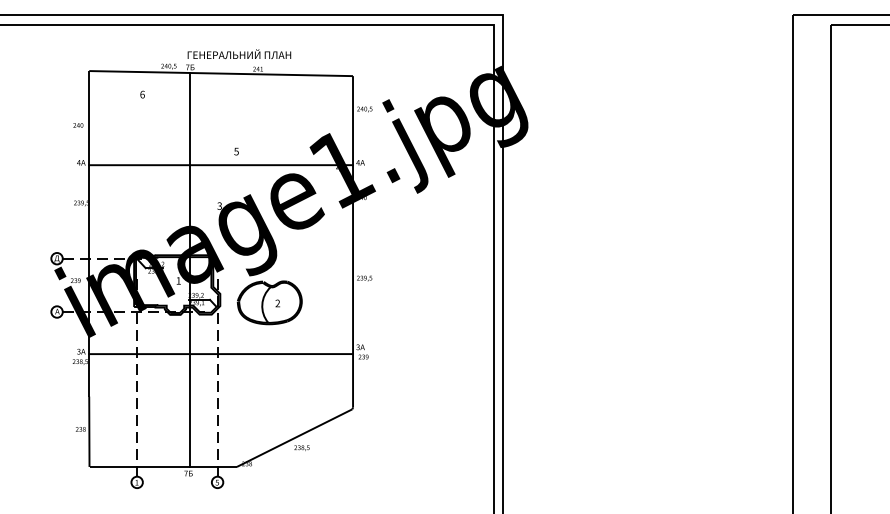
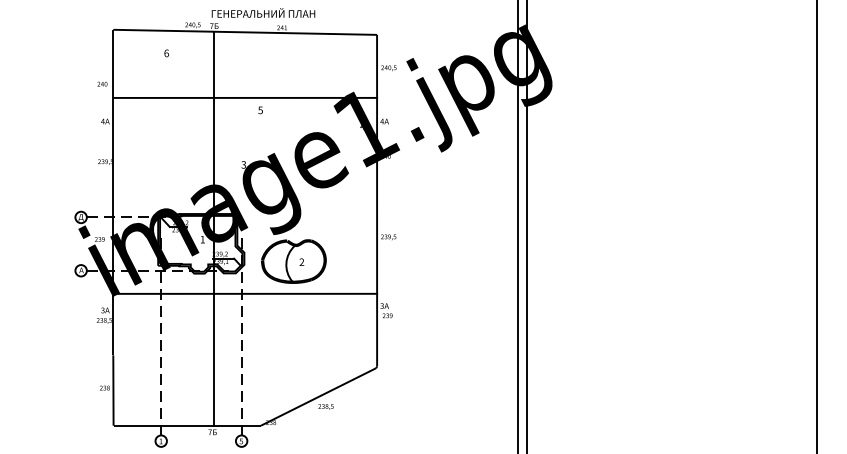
line: (221, 165) -> (245, 98), moved
line: (221, 354) -> (245, 294), moved

